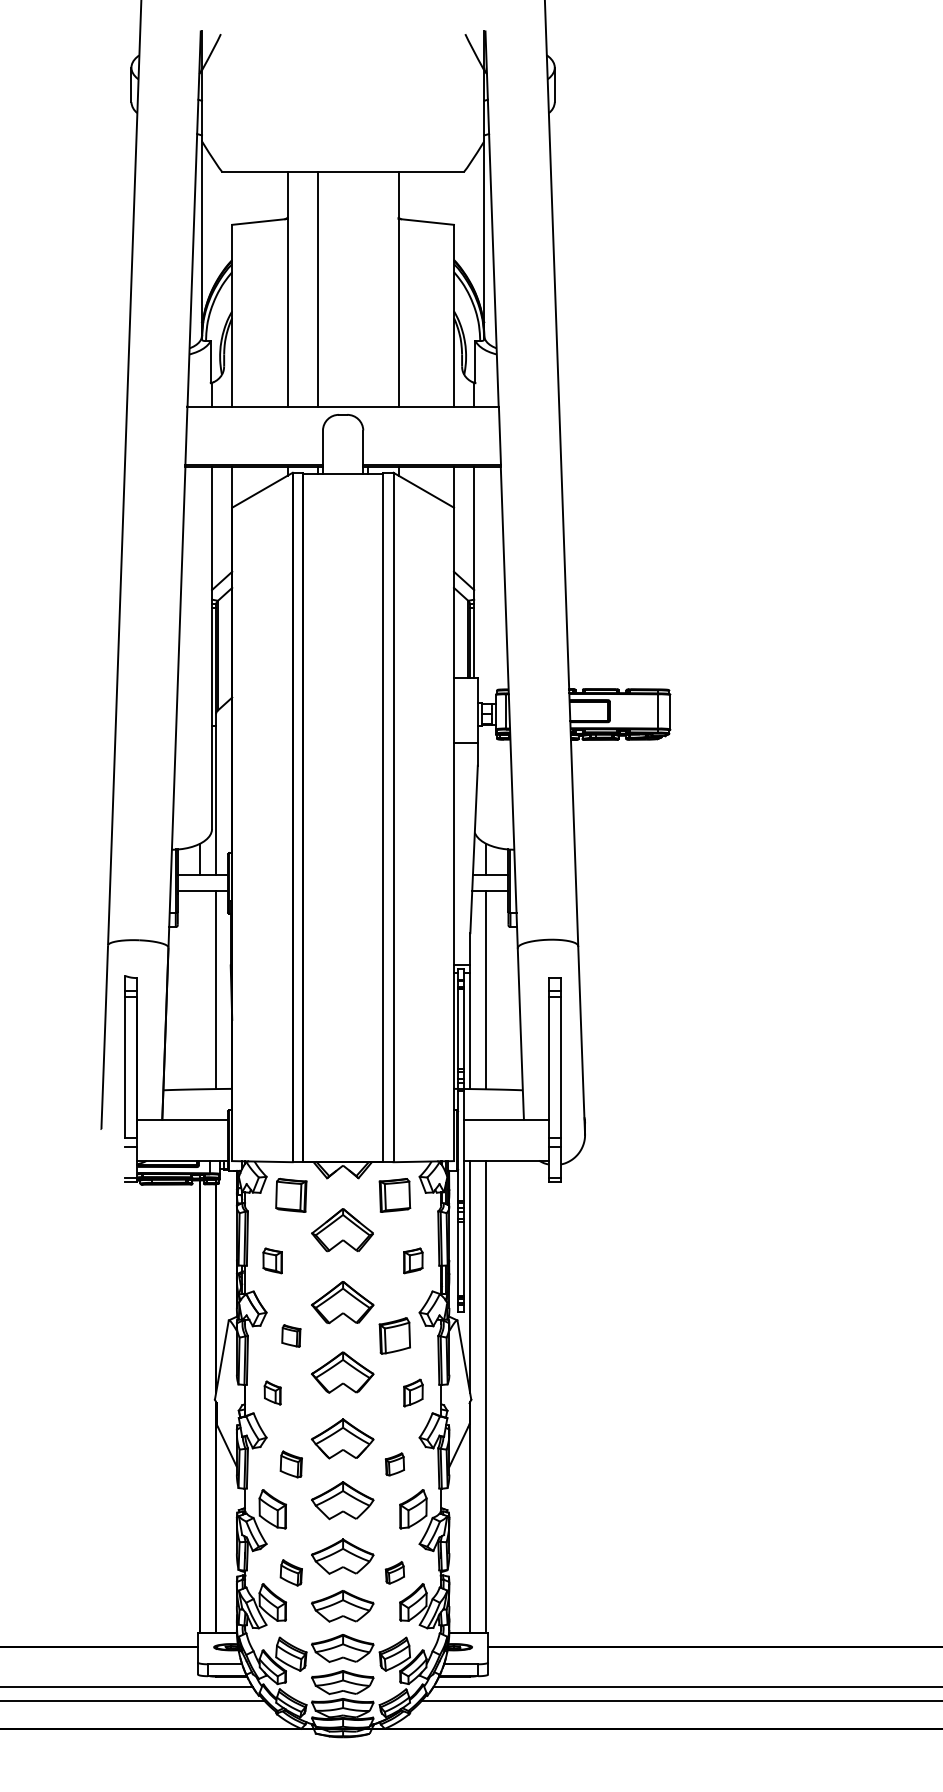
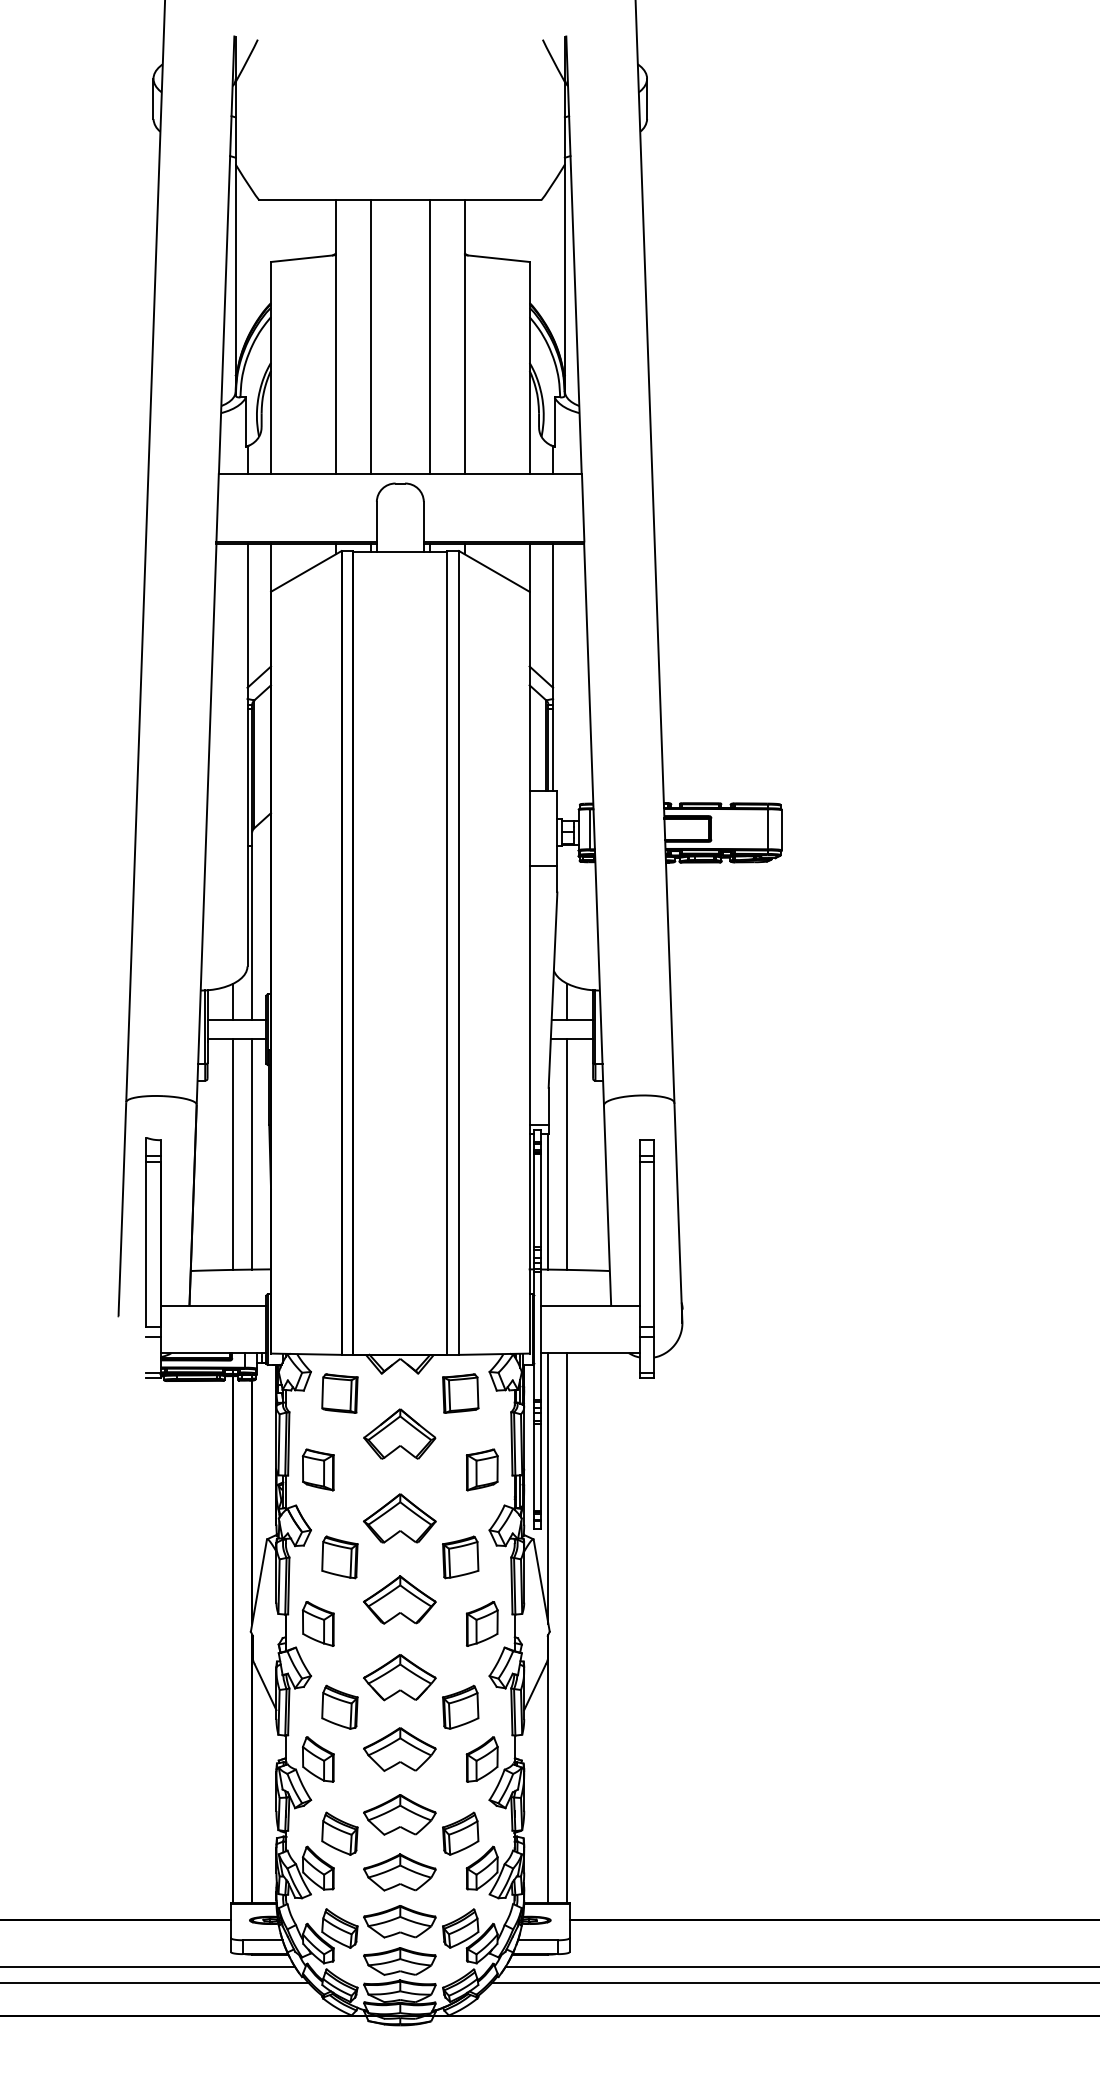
line: (368, 288) -> (429, 336), added
line: (200, 990) -> (233, 1154), added
part: (272, 1260) -> (317, 1469), size x1.43
part: (412, 1260) -> (481, 1469), size x1.43
part: (290, 1336) -> (339, 1557), size x1.67
part: (272, 1392) -> (317, 1623), size x1.67
part: (413, 1392) -> (482, 1623), size x1.43
part: (290, 1463) -> (339, 1706), size x1.43
part: (394, 1463) -> (460, 1706), size x1.67
part: (290, 1572) -> (339, 1833), size x1.43
part: (394, 1572) -> (460, 1833), size x1.67

